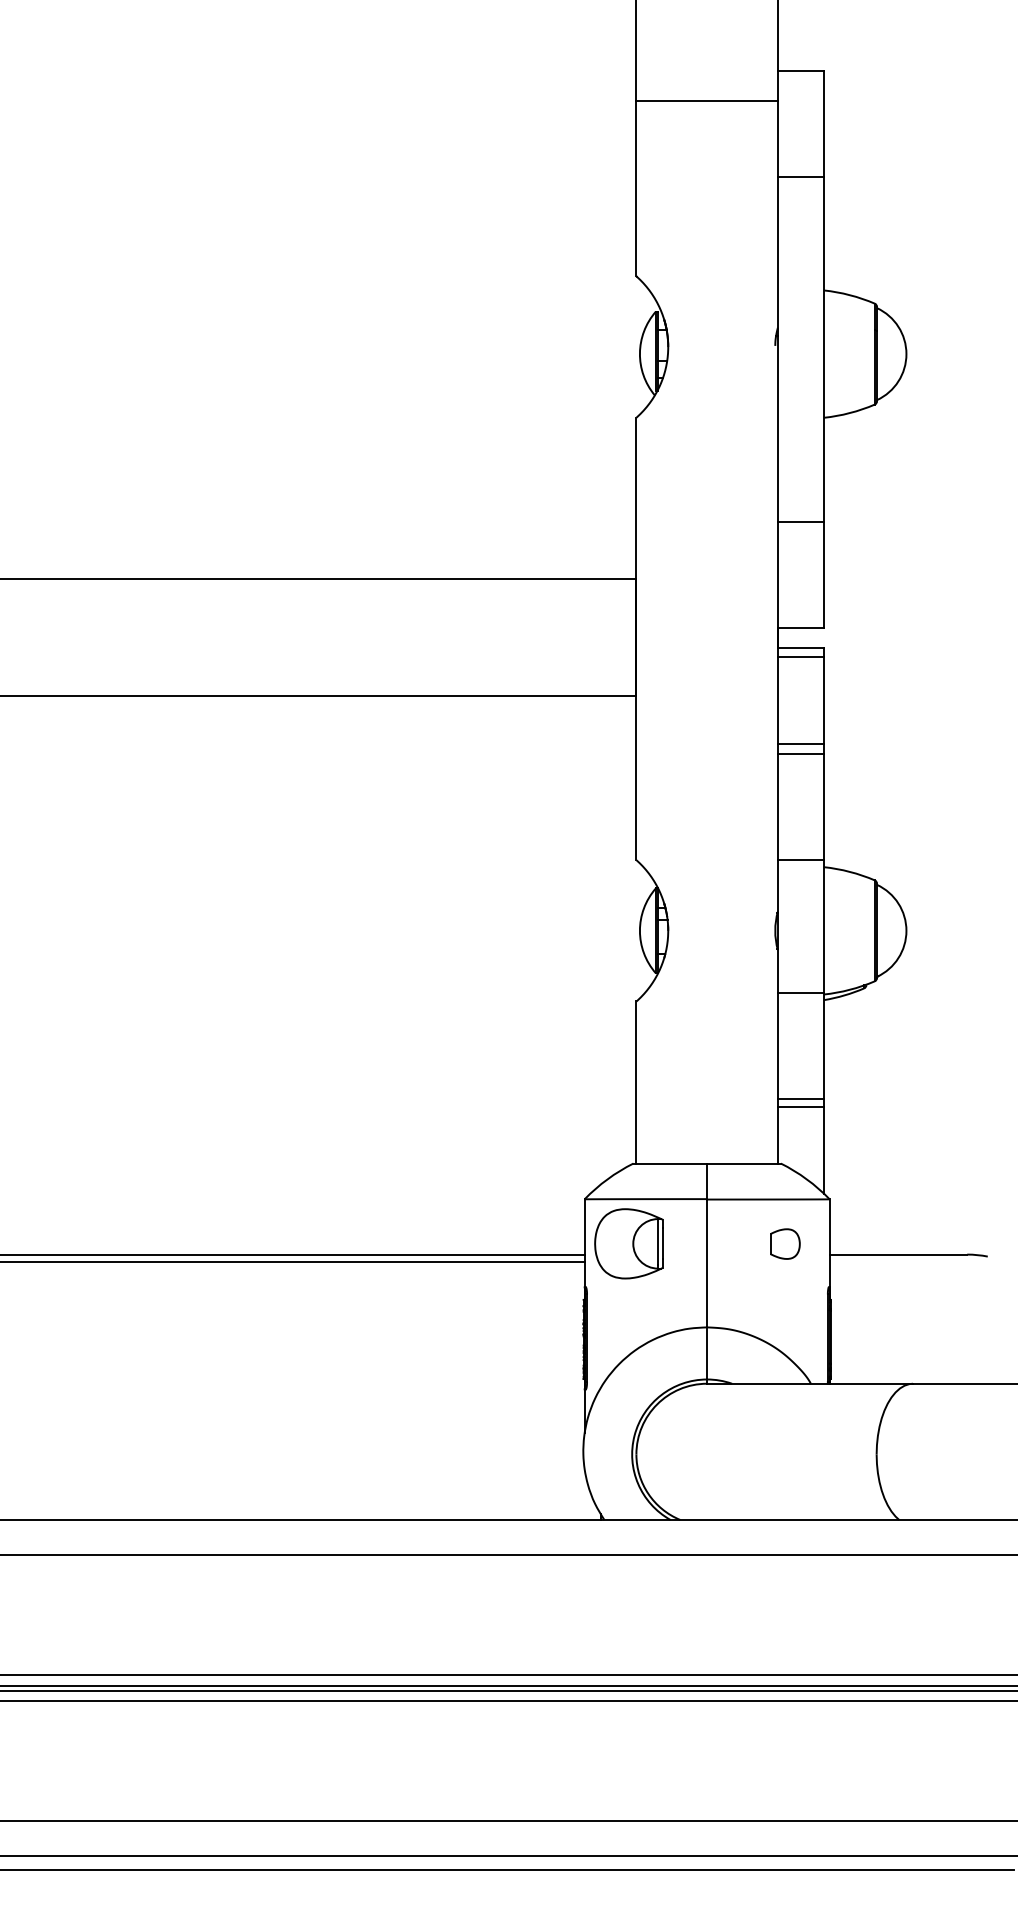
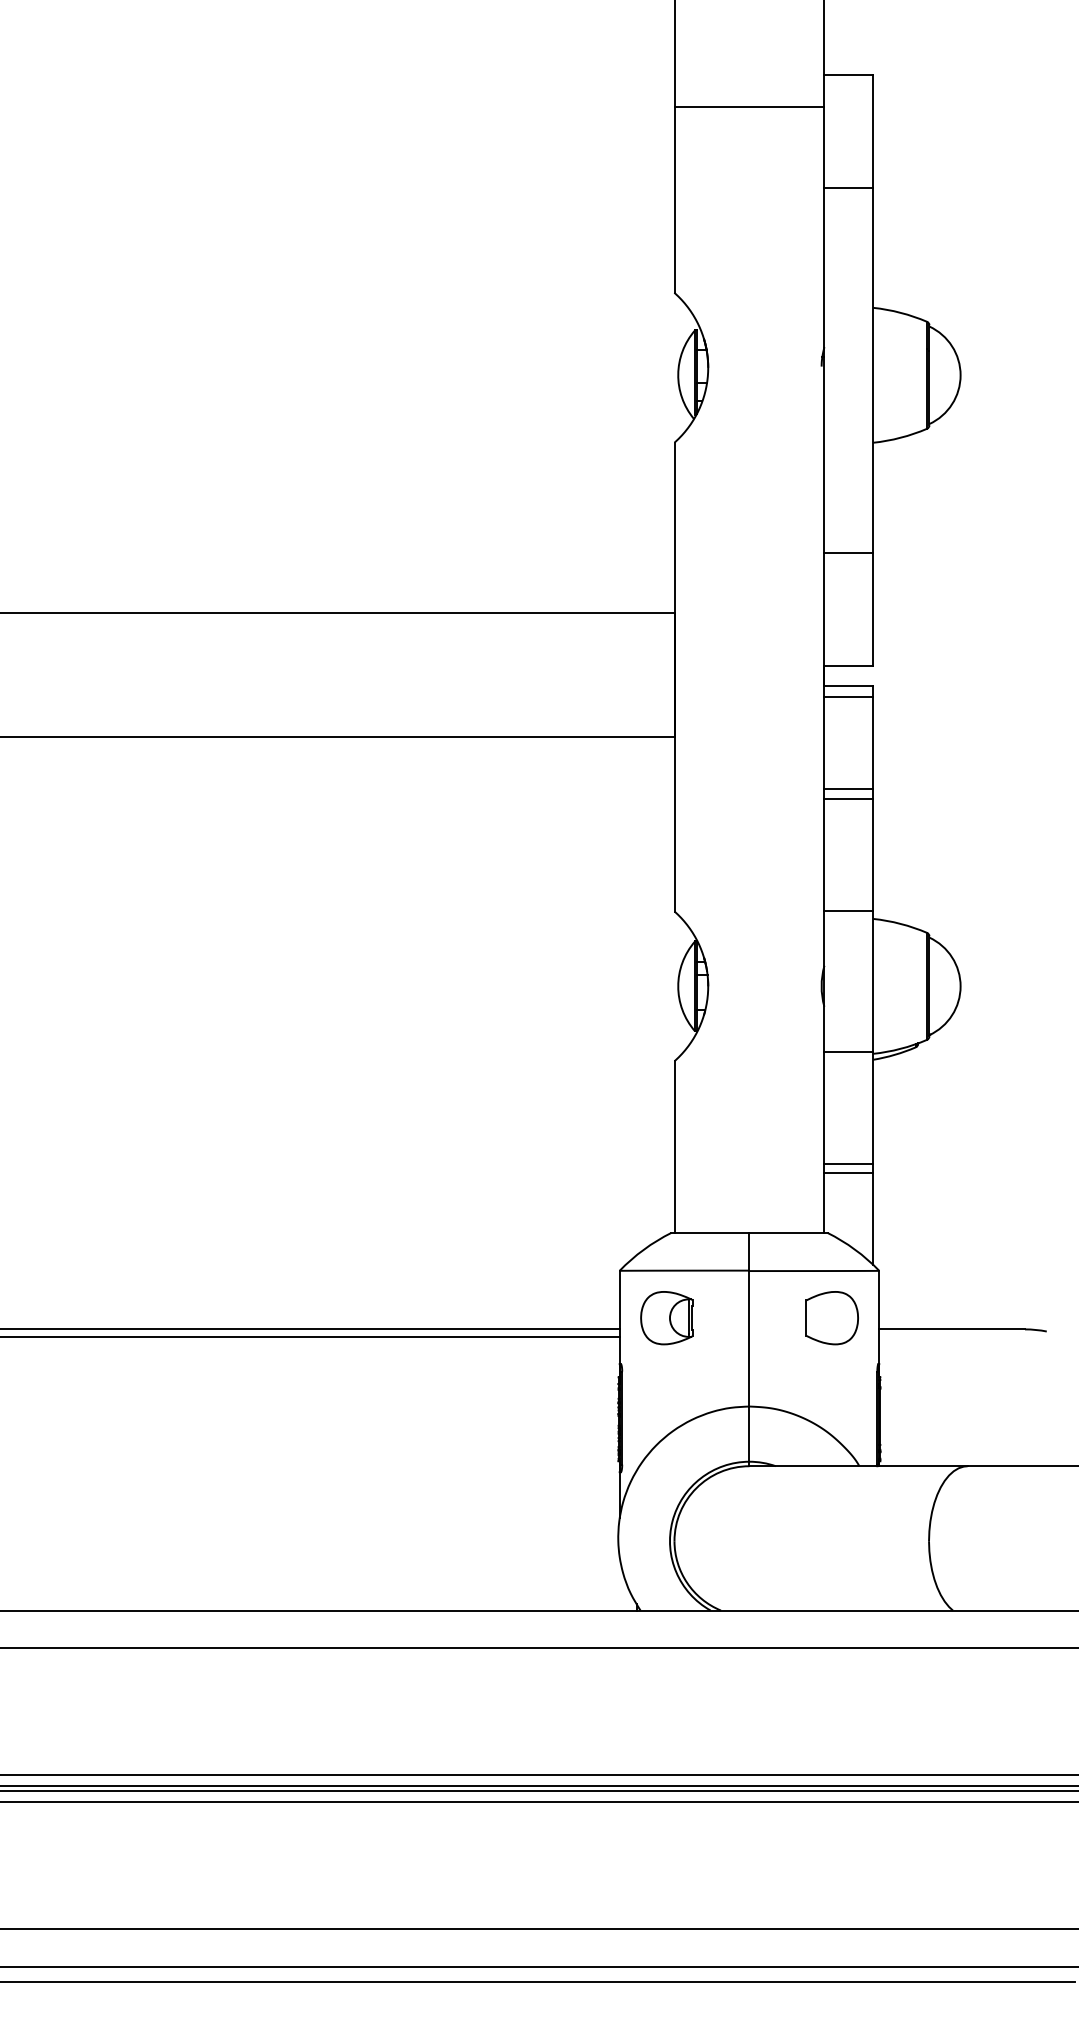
part: (628, 1244) -> (666, 1318), size x0.71
part: (784, 1244) -> (831, 1318), size x1.67

